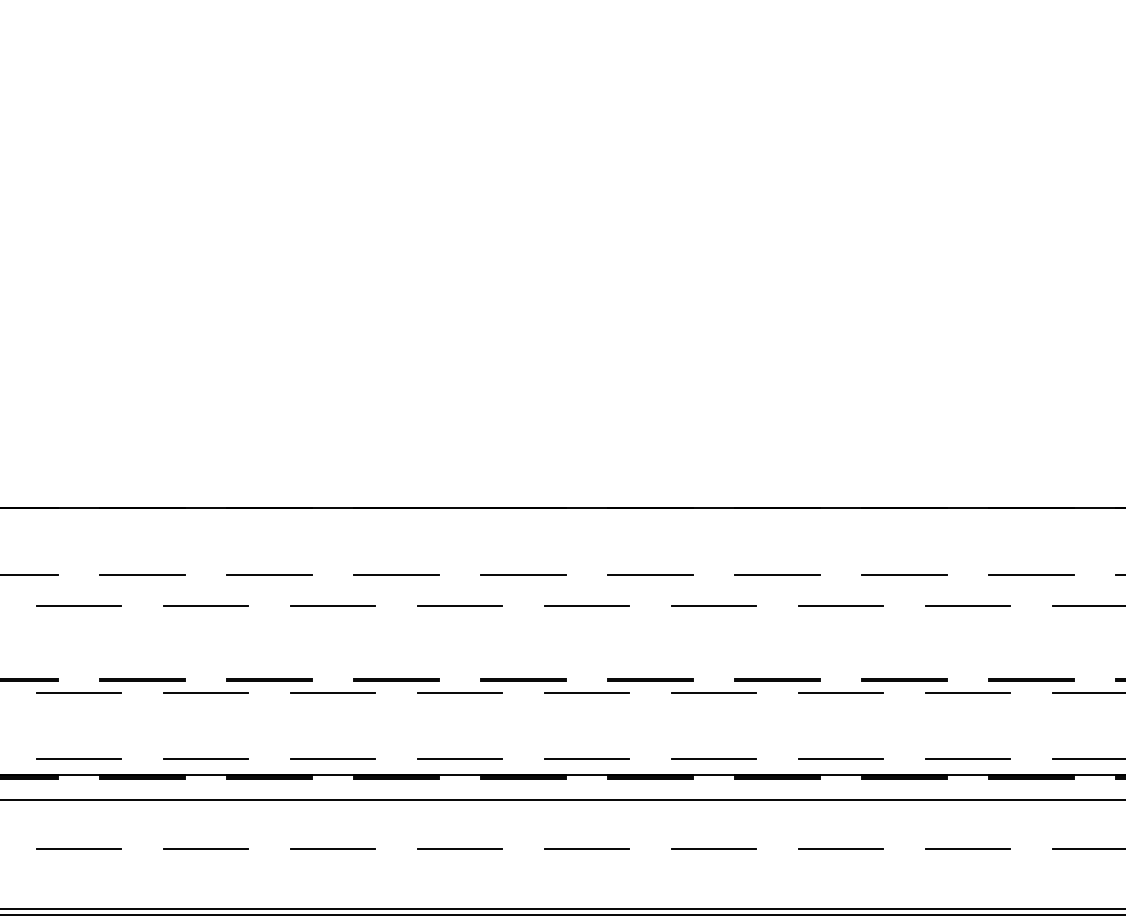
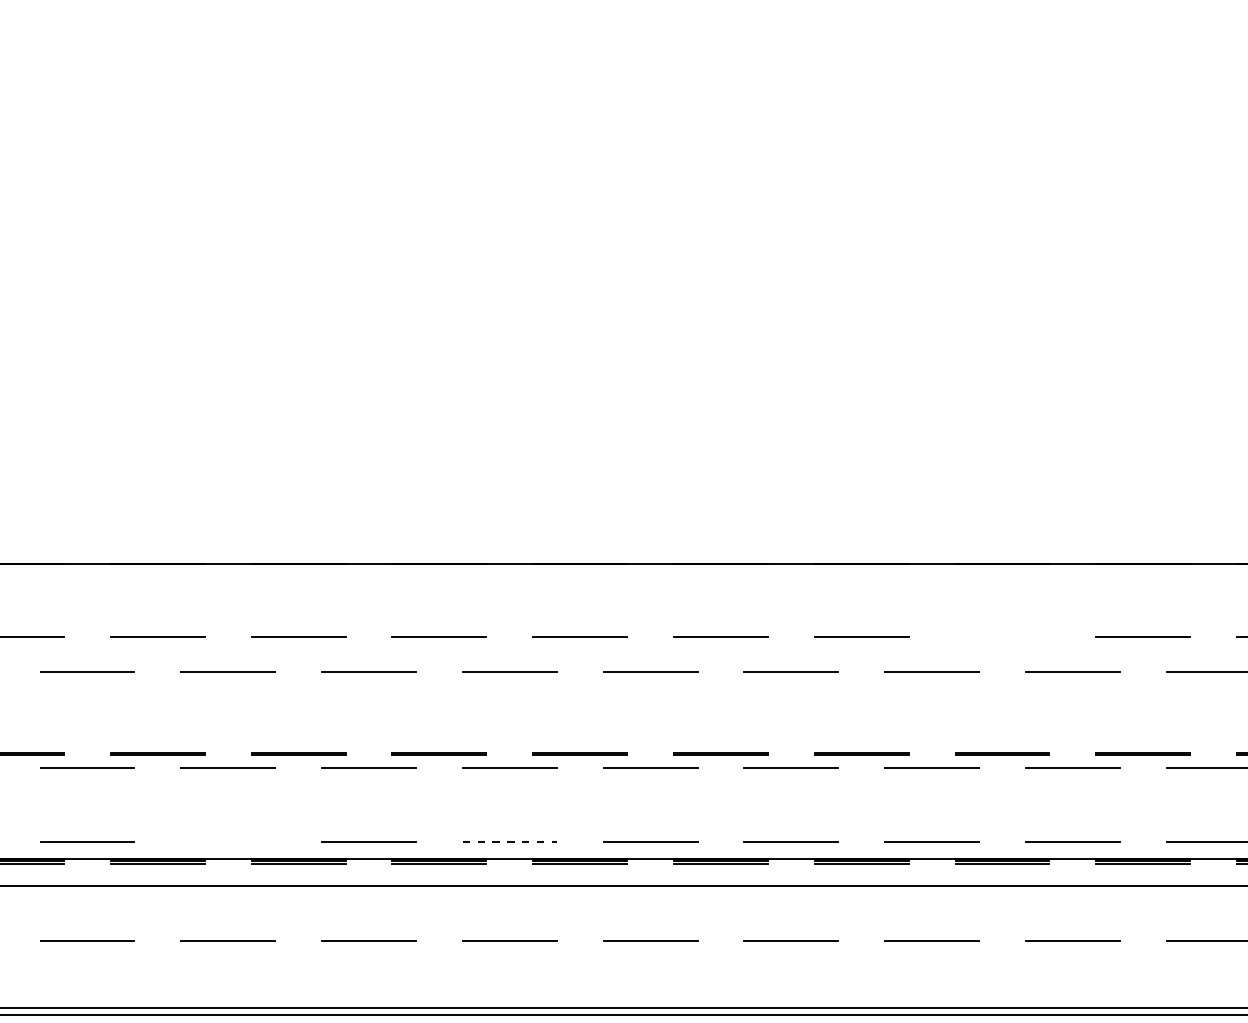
line: (904, 574) -> (1002, 636), removed
line: (206, 759) -> (228, 841), removed
line: (459, 759) -> (509, 841), solid -> dashed

